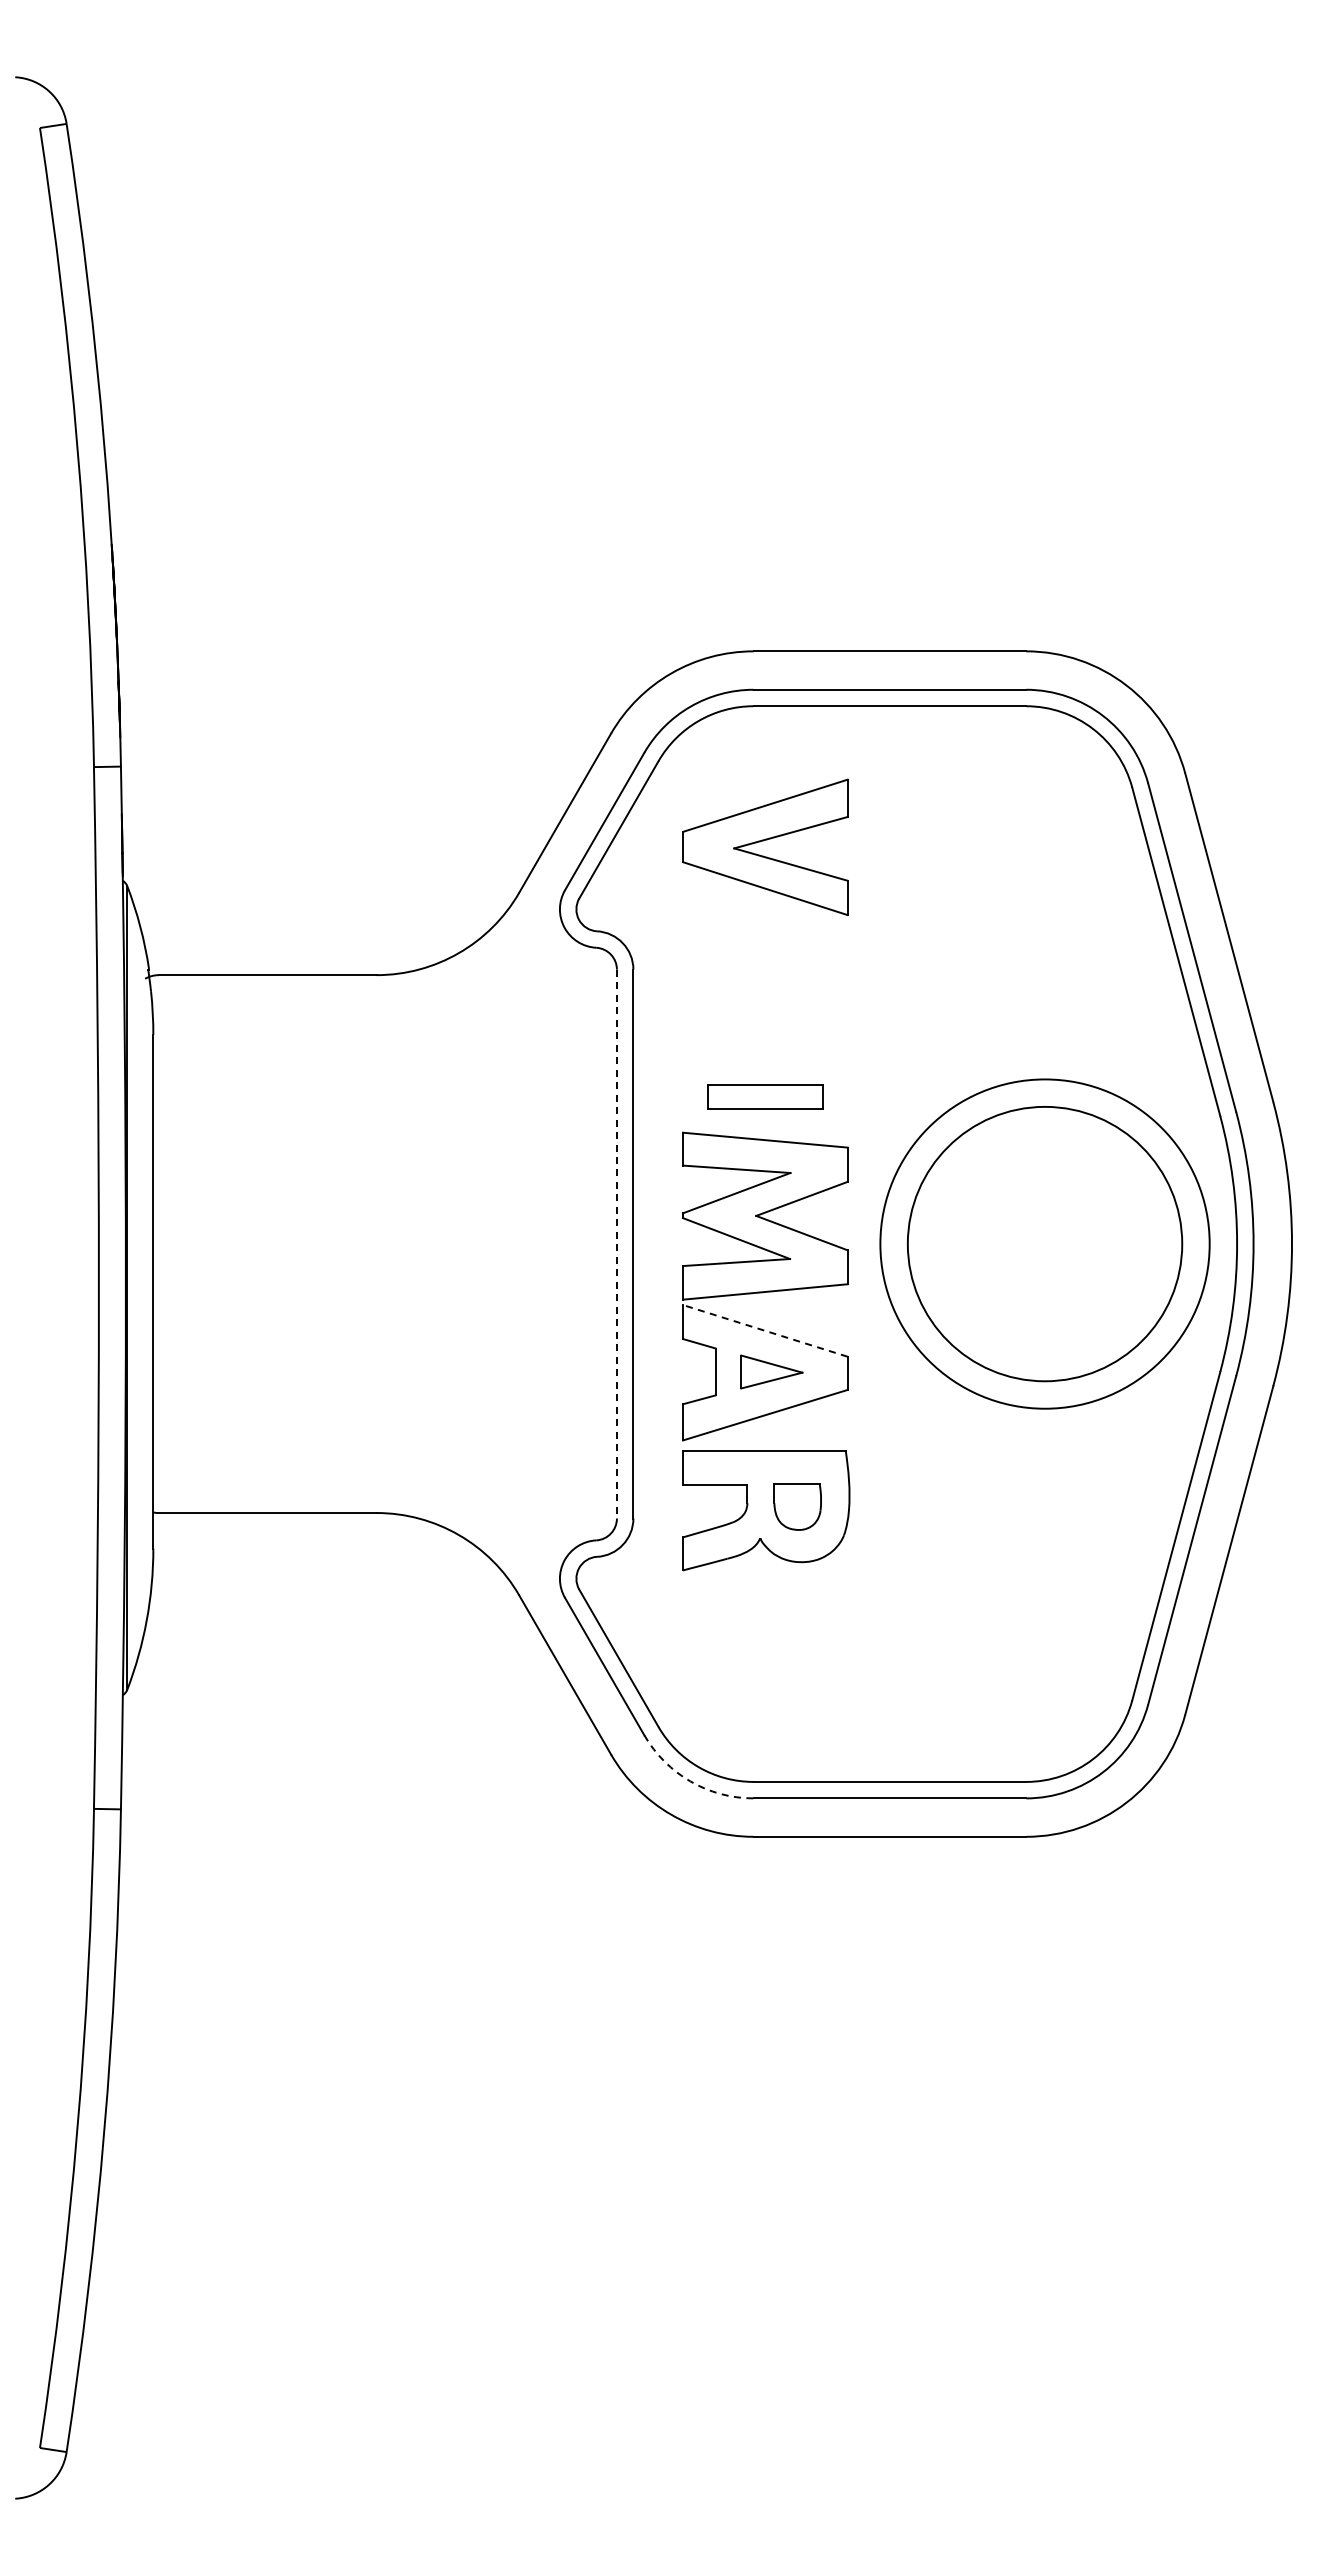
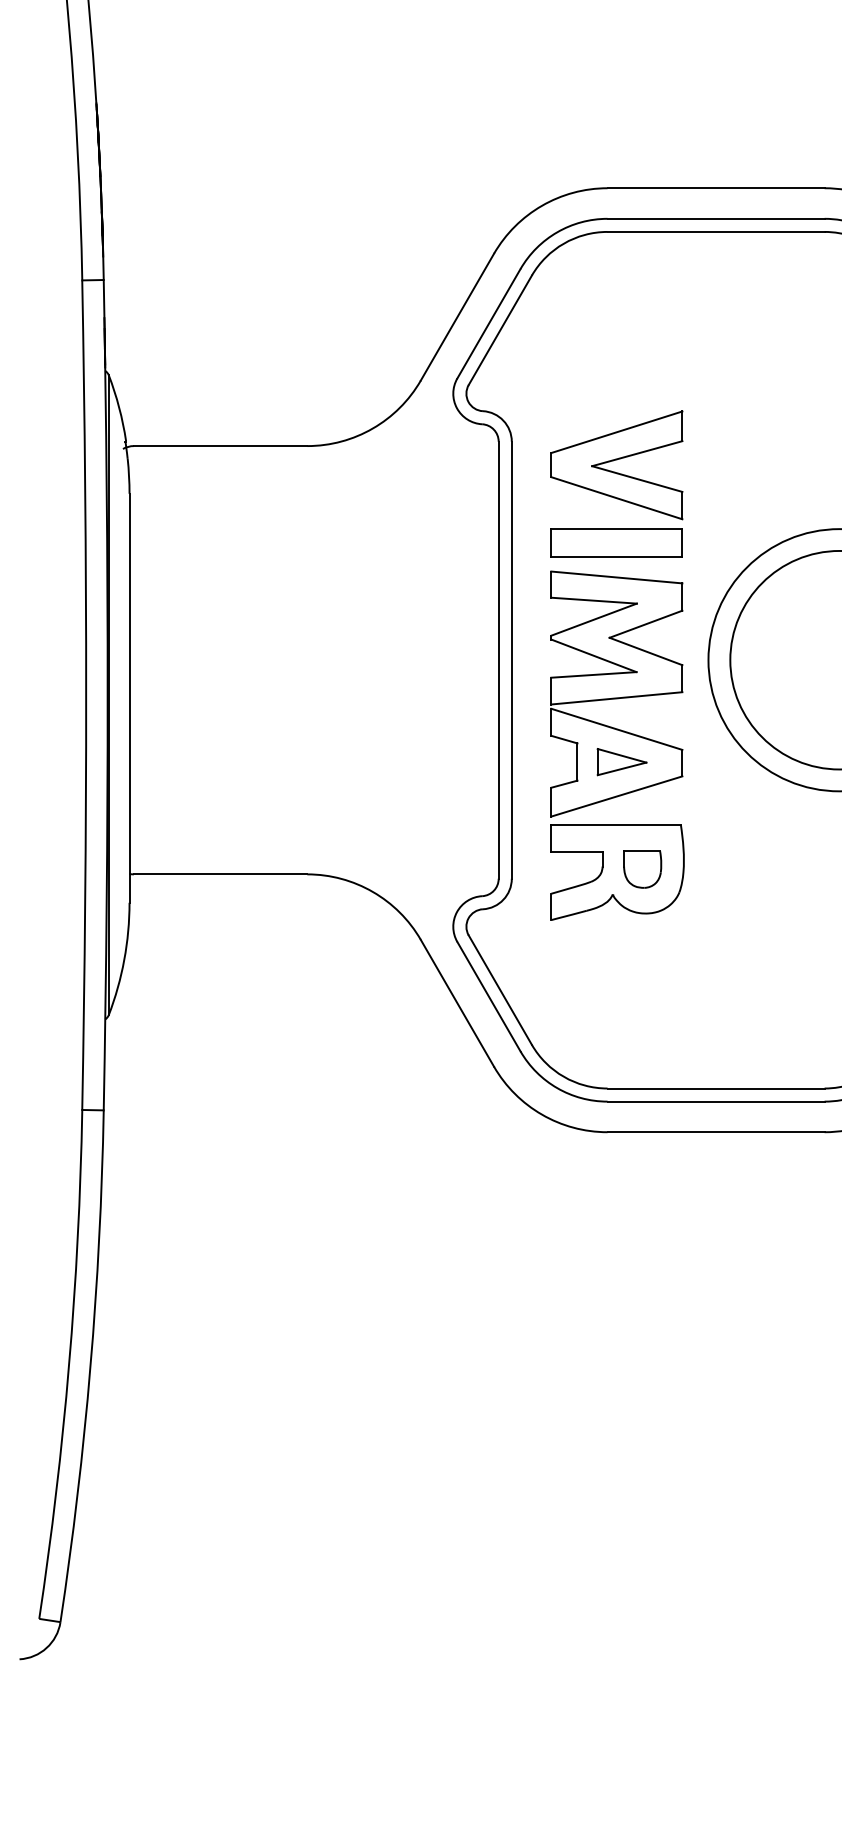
part: (765, 846) -> (616, 464), moved
part: (765, 1096) -> (616, 542), size x1.43
line: (616, 1244) -> (498, 660), dashed -> solid
line: (764, 1330) -> (616, 729), dashed -> solid
arc: (690, 1781) -> (557, 1088), dashed -> solid

